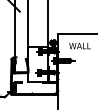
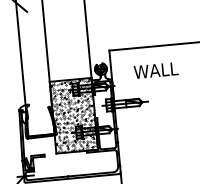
hatch: (37, 64) -> (73, 116), added

